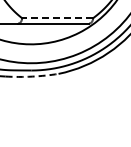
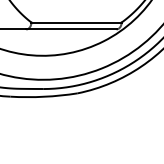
line: (57, 18) -> (76, 22), dashed -> solid
arc: (32, 76) -> (44, 96), dashed -> solid

